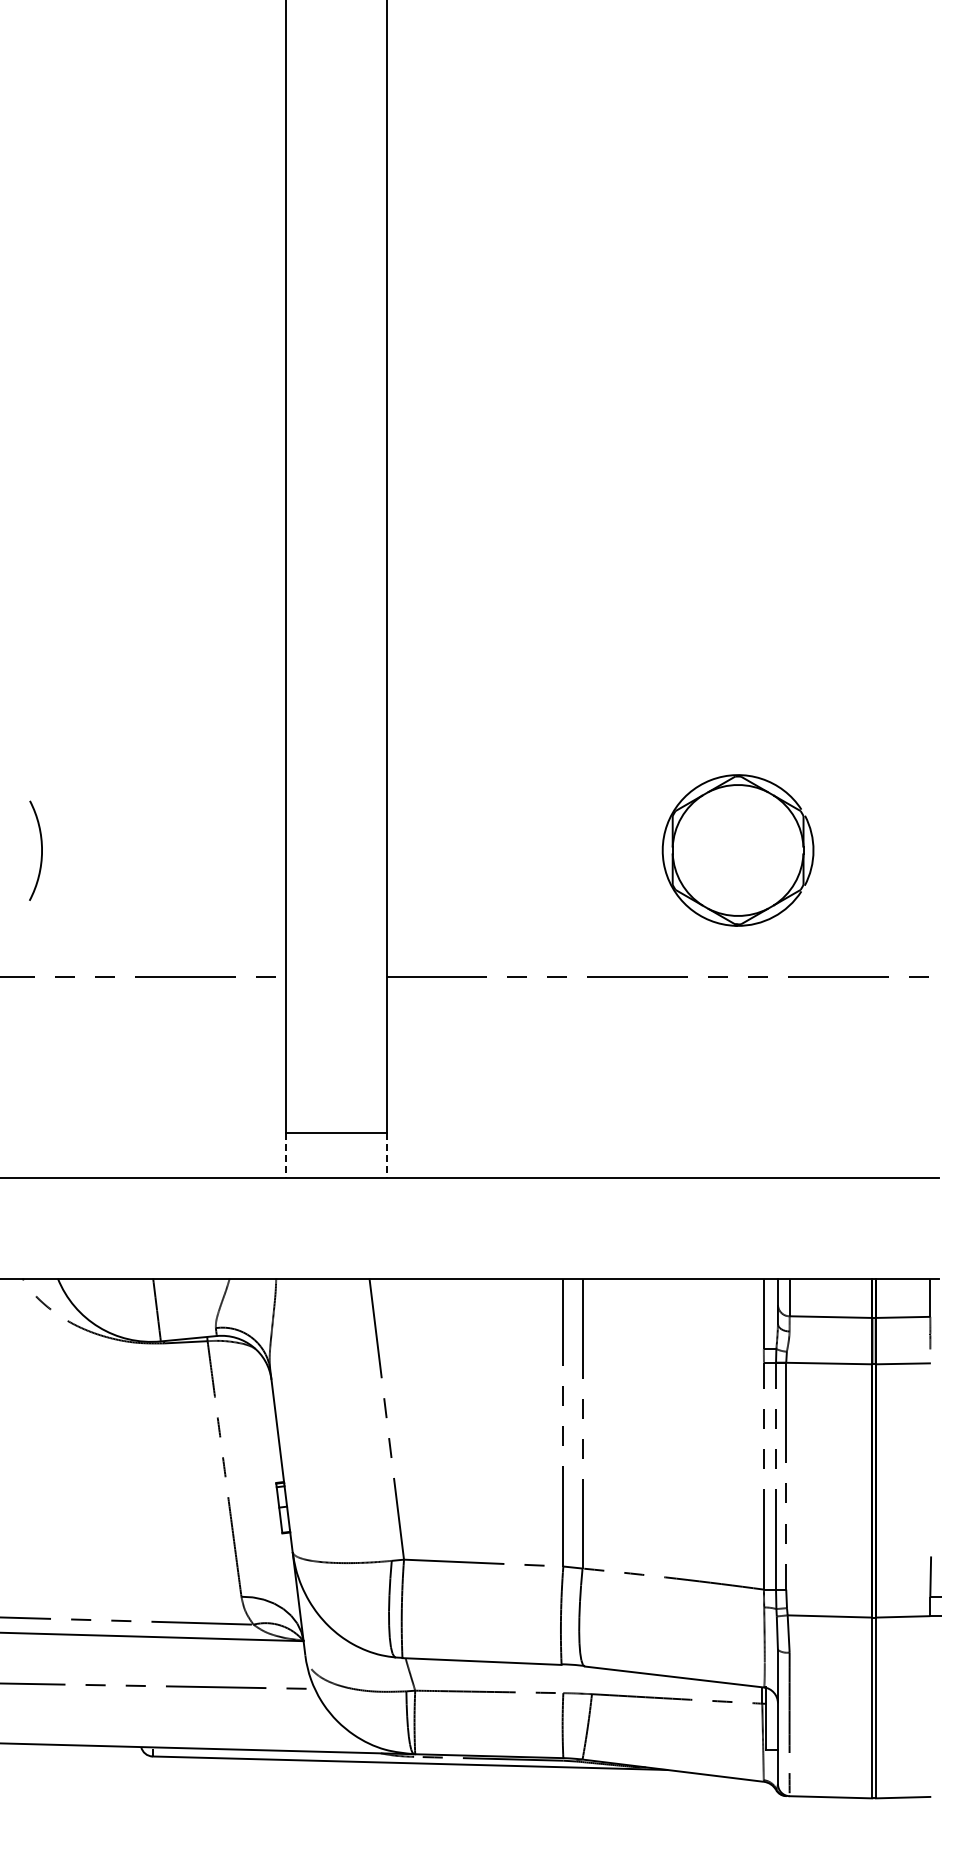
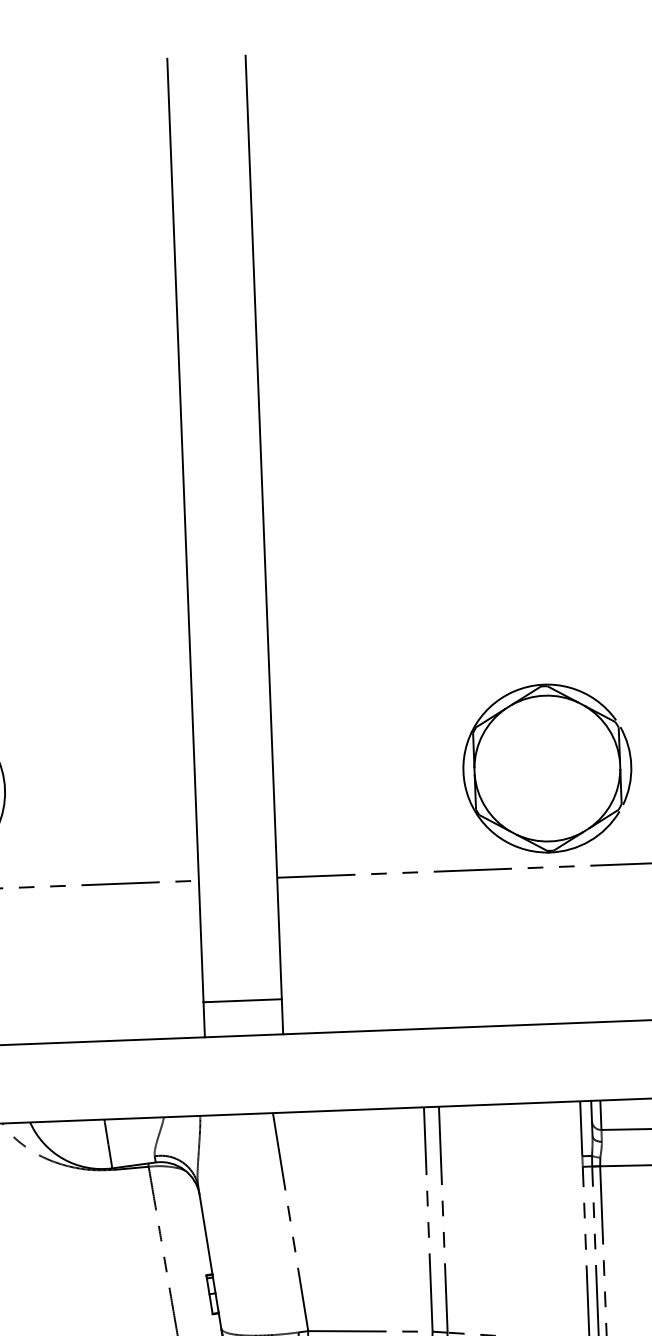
part: (737, 850) -> (546, 768), size x1.43
line: (286, 1156) -> (204, 1020), dashed -> solid
line: (386, 1156) -> (282, 1017), dashed -> solid

